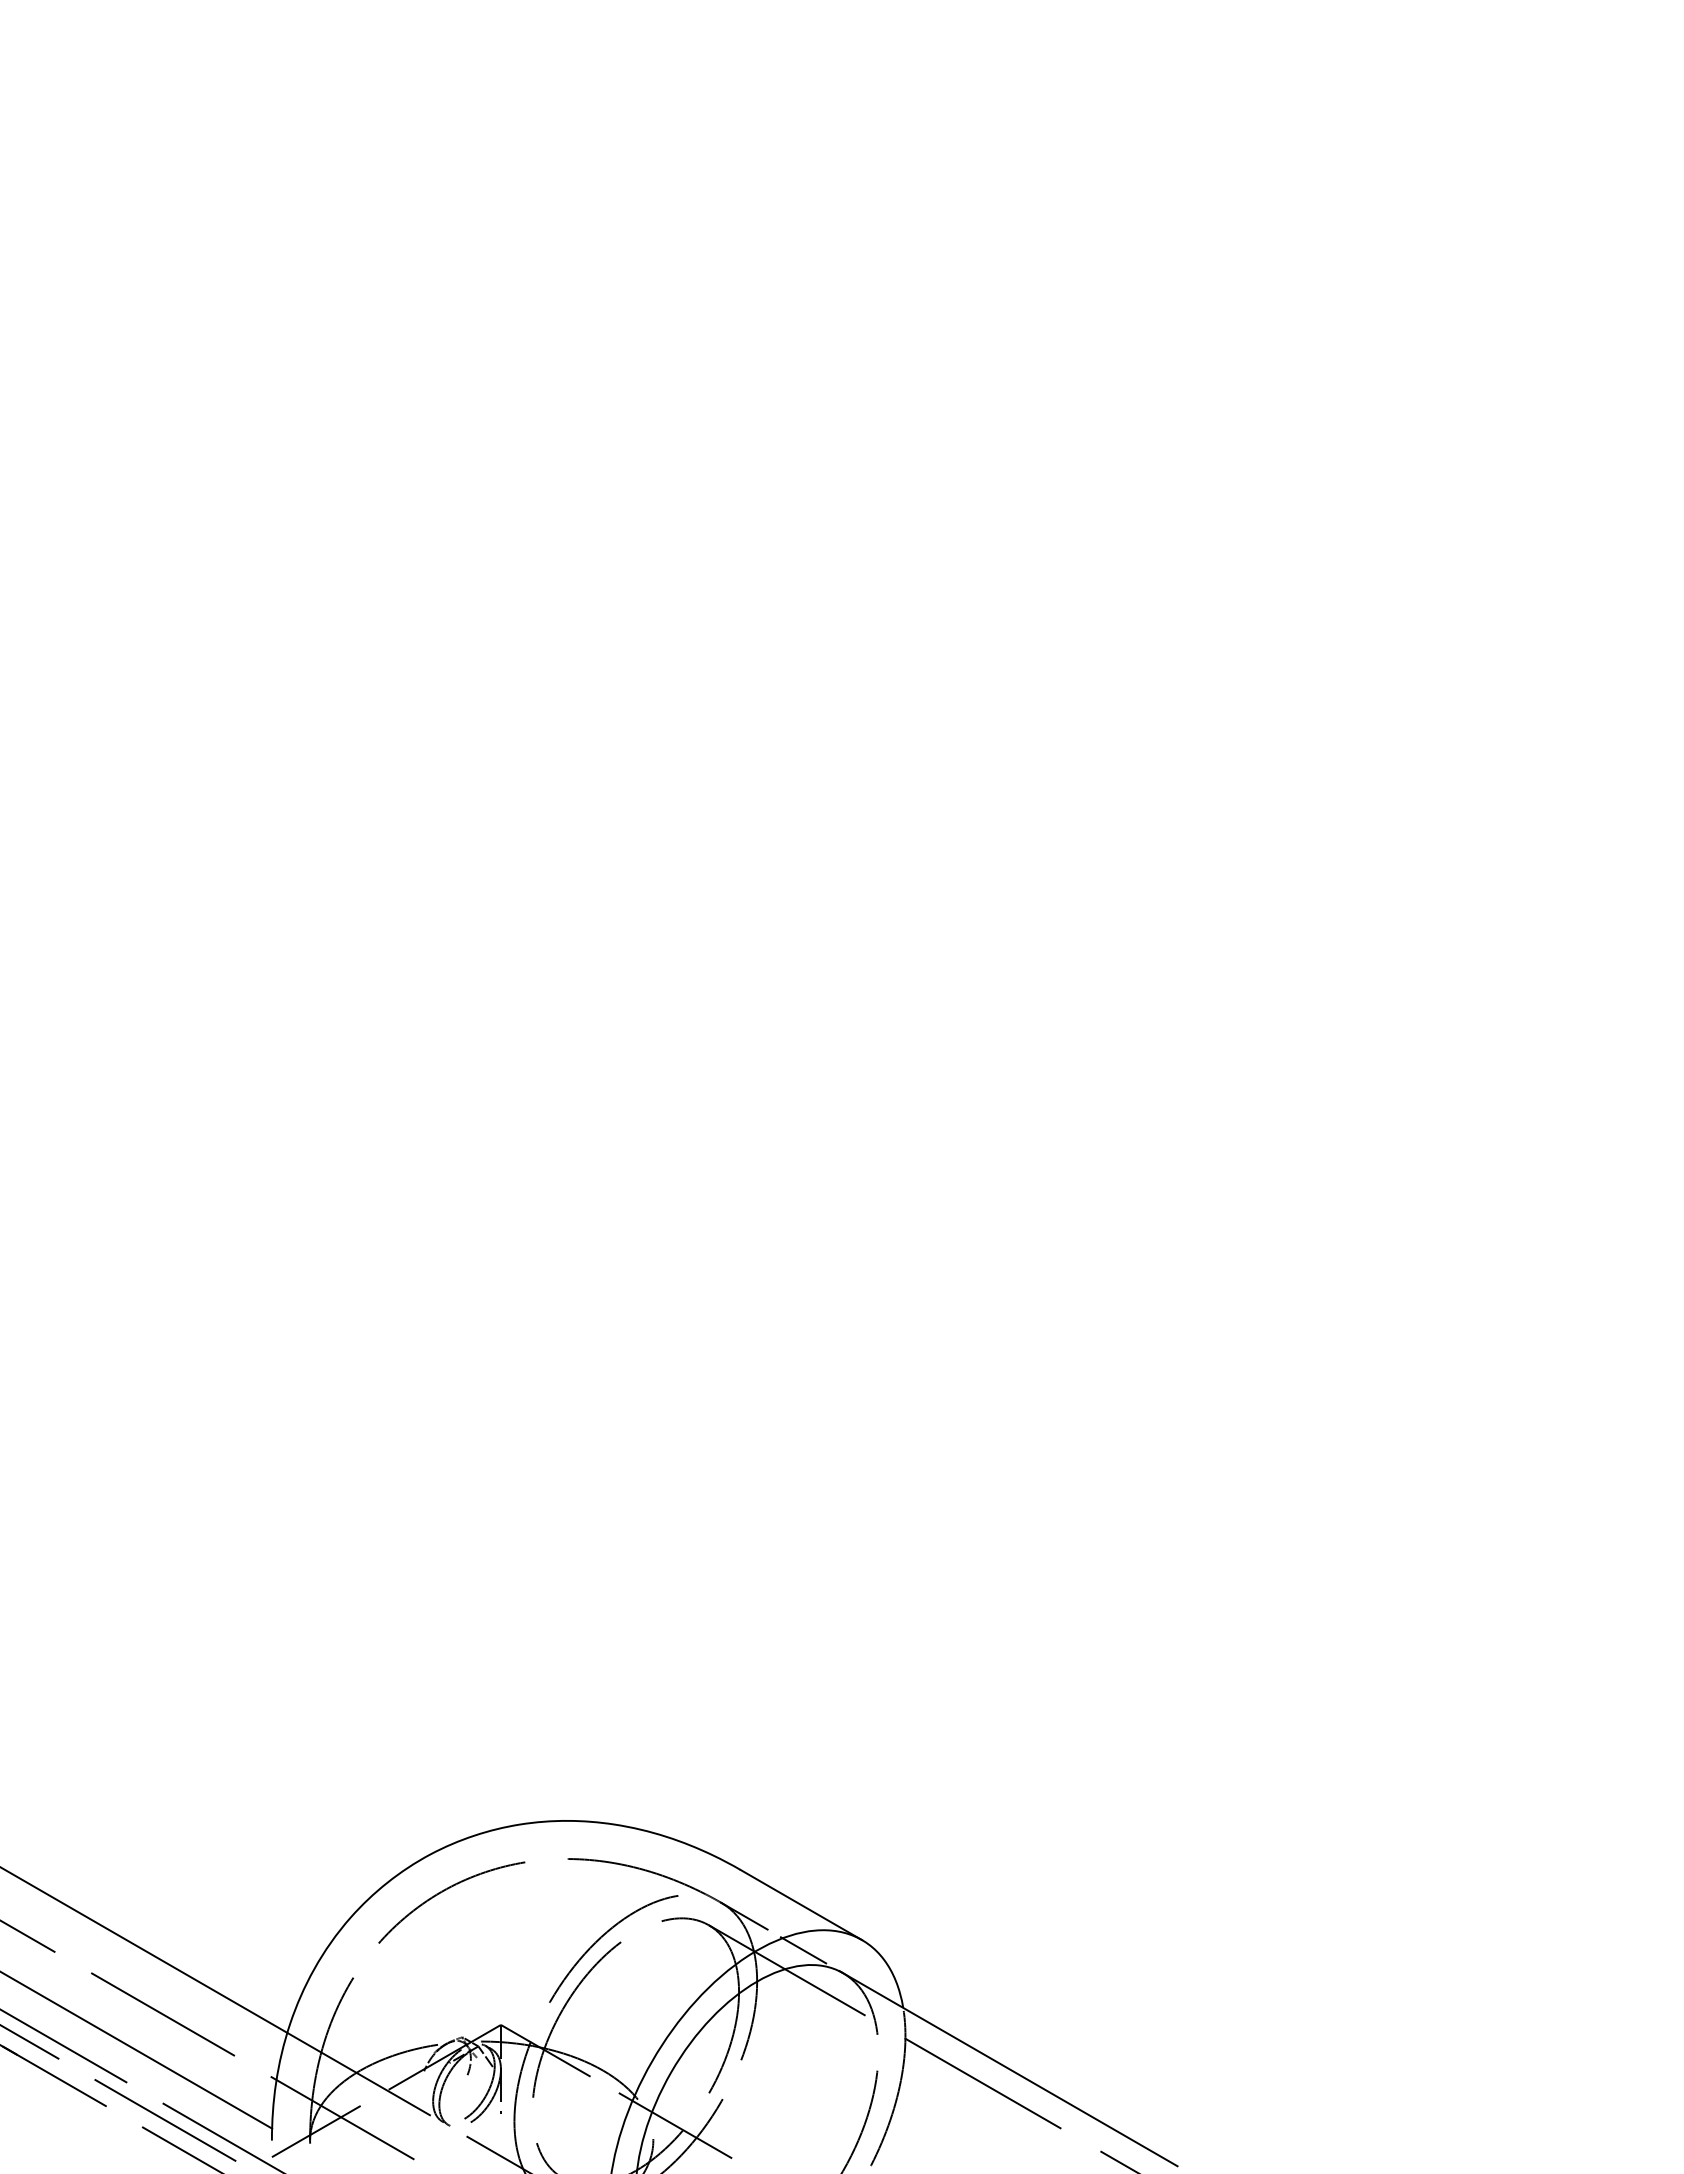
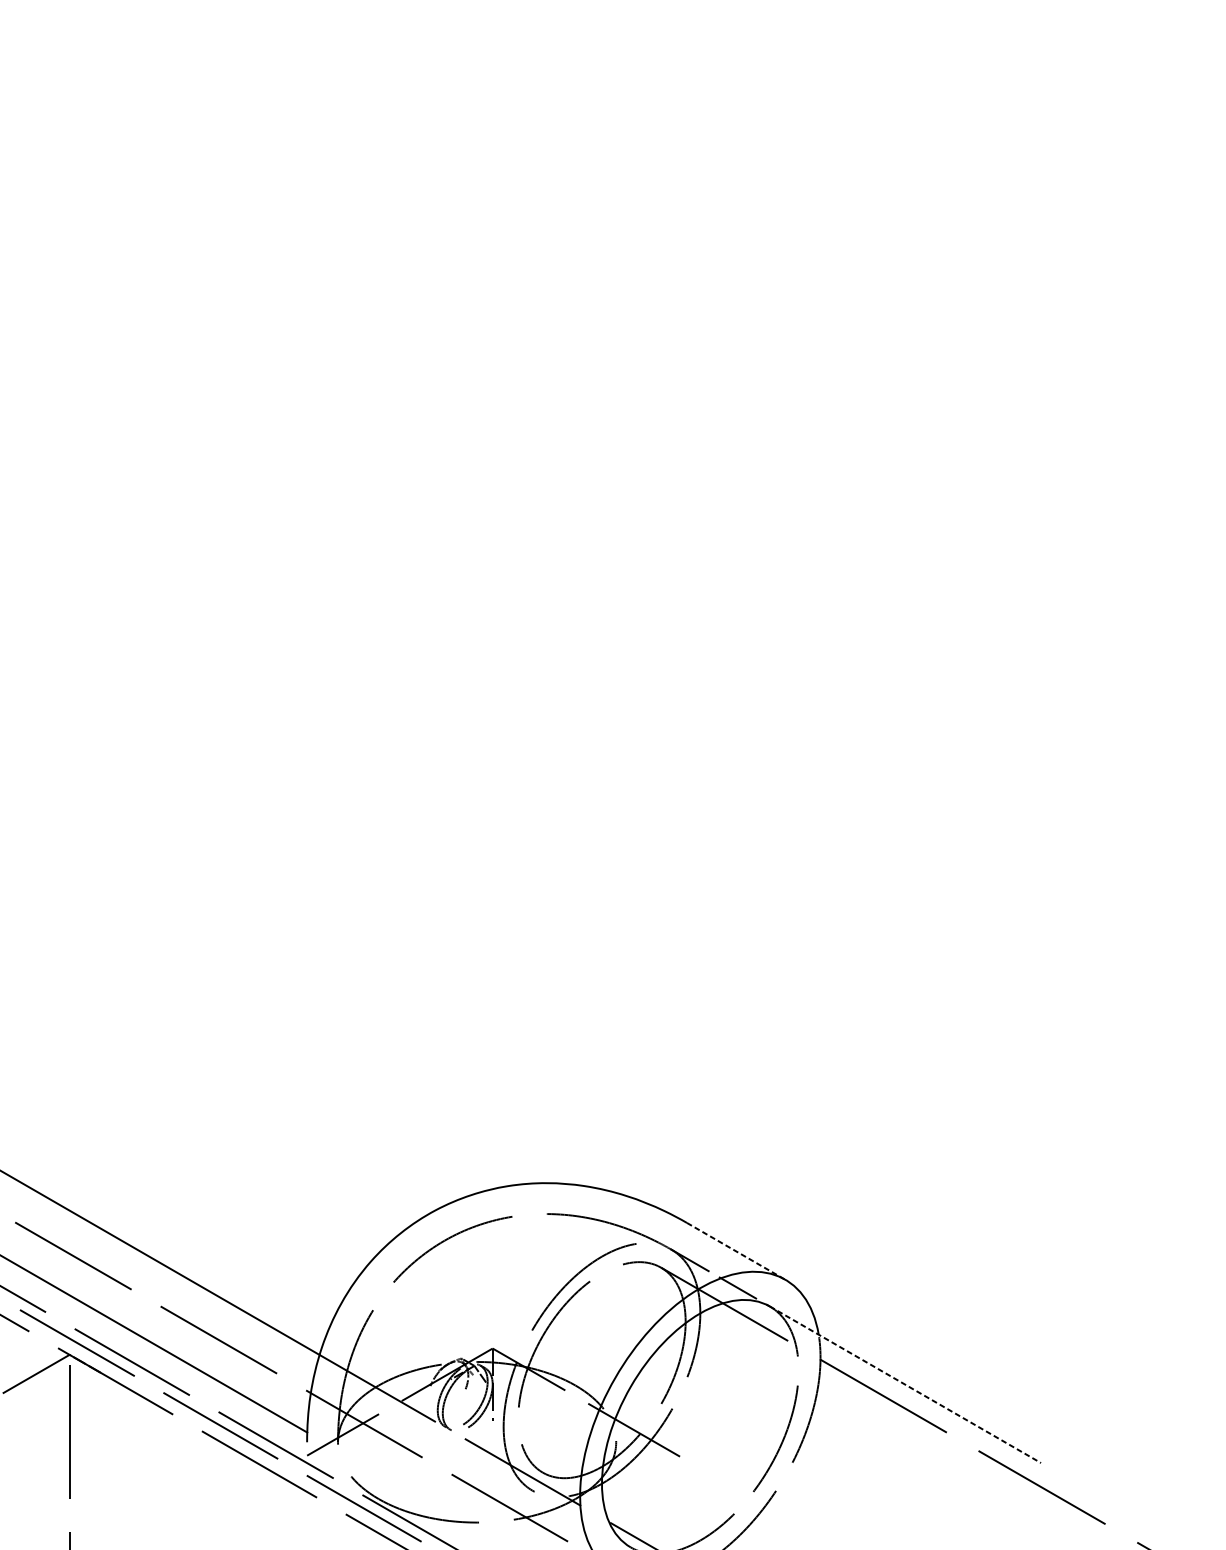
line: (801, 1905) -> (736, 1251), solid -> dashed
line: (1010, 2069) -> (905, 1384), solid -> dashed

